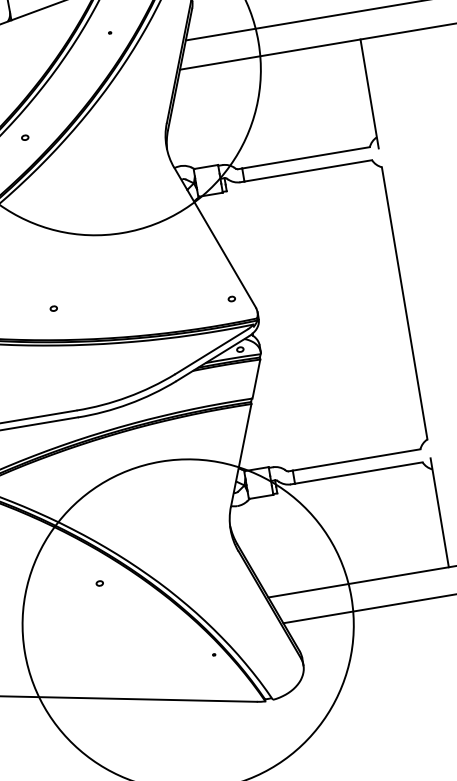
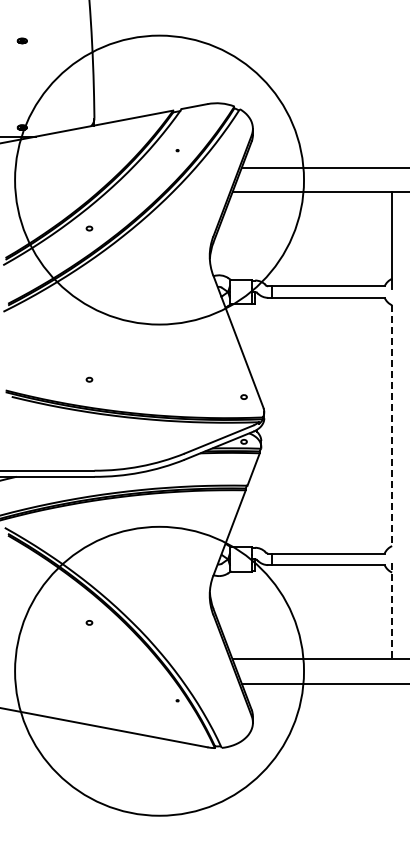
line: (405, 304) -> (392, 426), solid -> dashed
line: (440, 513) -> (392, 611), solid -> dashed

